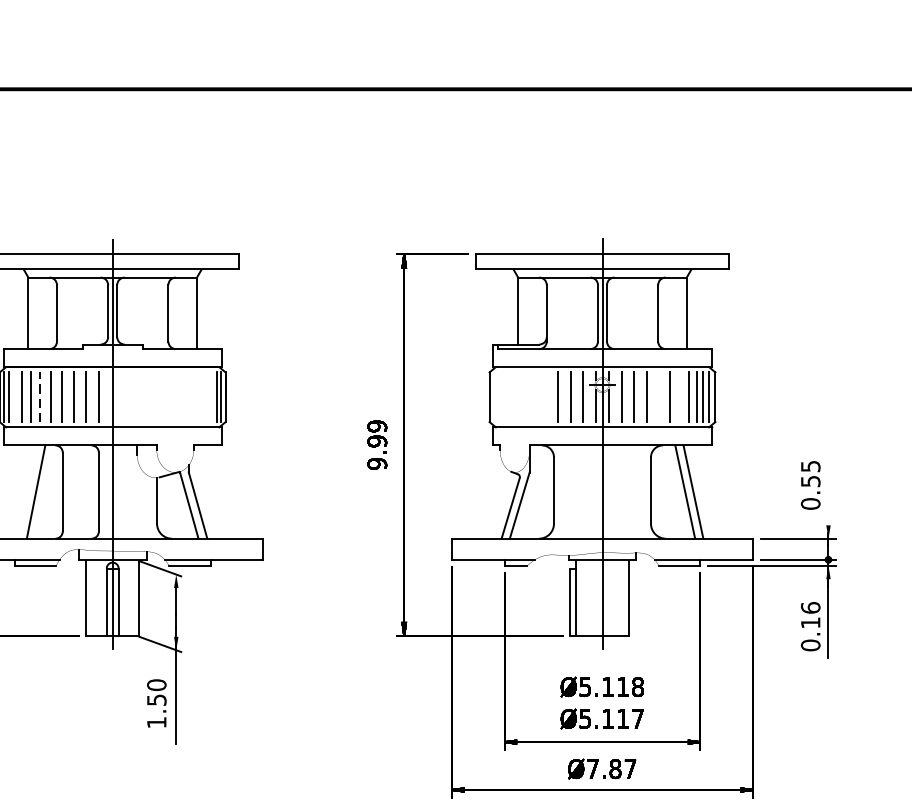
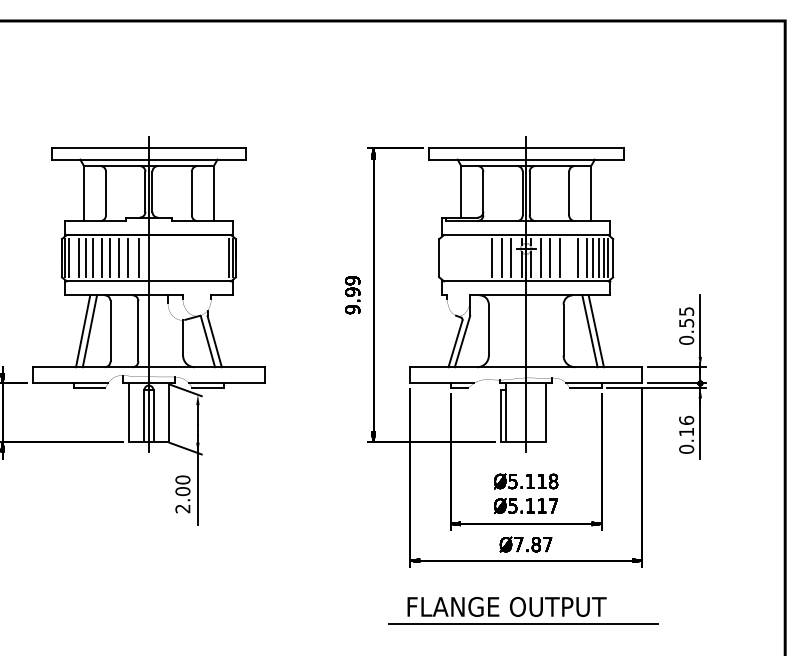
line: (40, 396) -> (93, 257), dashed -> solid
line: (680, 397) -> (586, 258), added
line: (828, 484) -> (700, 325), added
line: (27, 492) -> (83, 331), added
text: (156, 711) -> (182, 500), 1.50 -> 2.00

